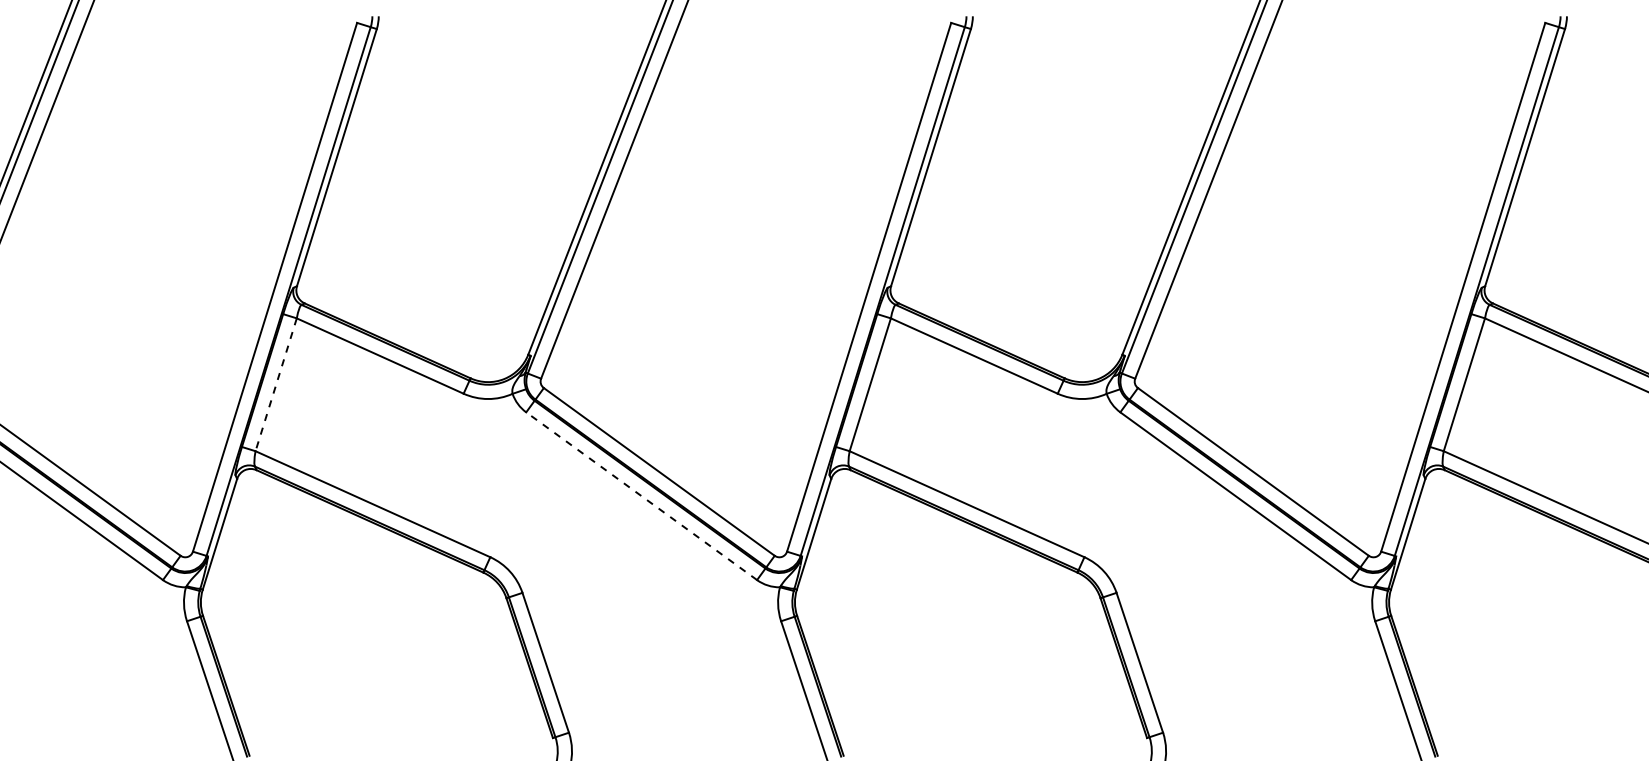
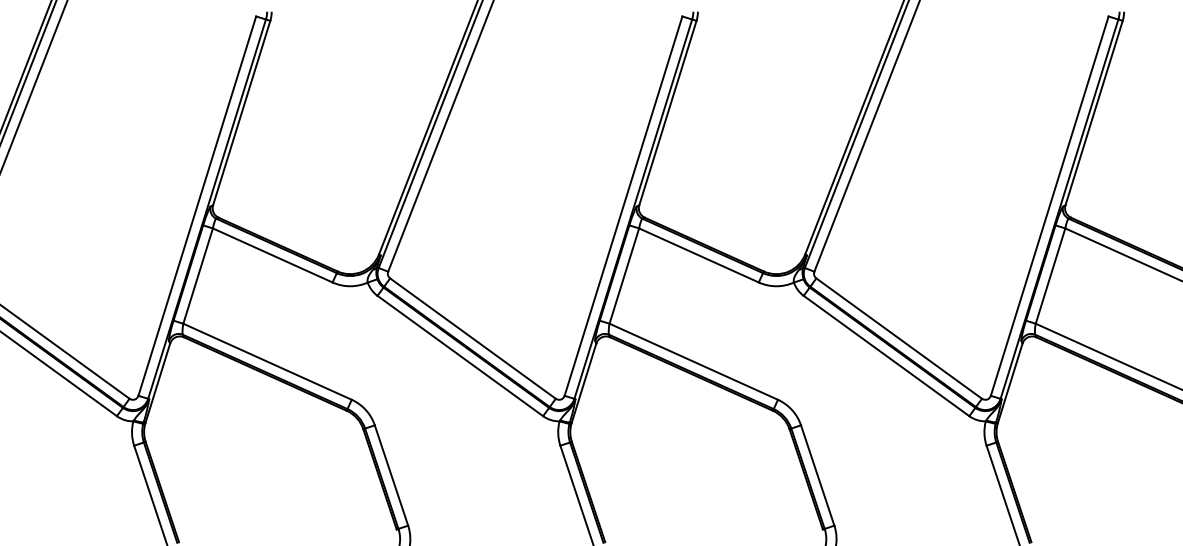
line: (276, 384) -> (198, 275), dashed -> solid
line: (641, 496) -> (460, 356), dashed -> solid

